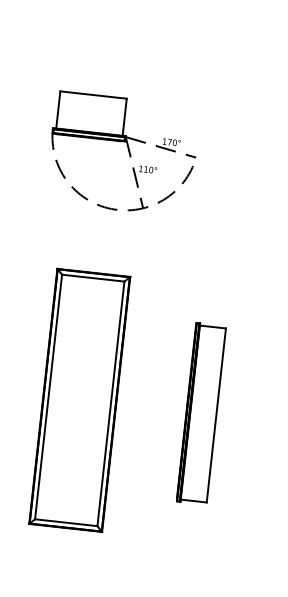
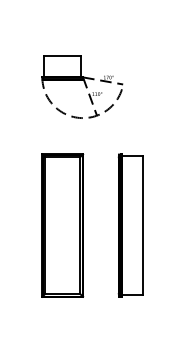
part: (122, 153) -> (82, 86), moved
part: (201, 413) -> (130, 225), size x1.43

